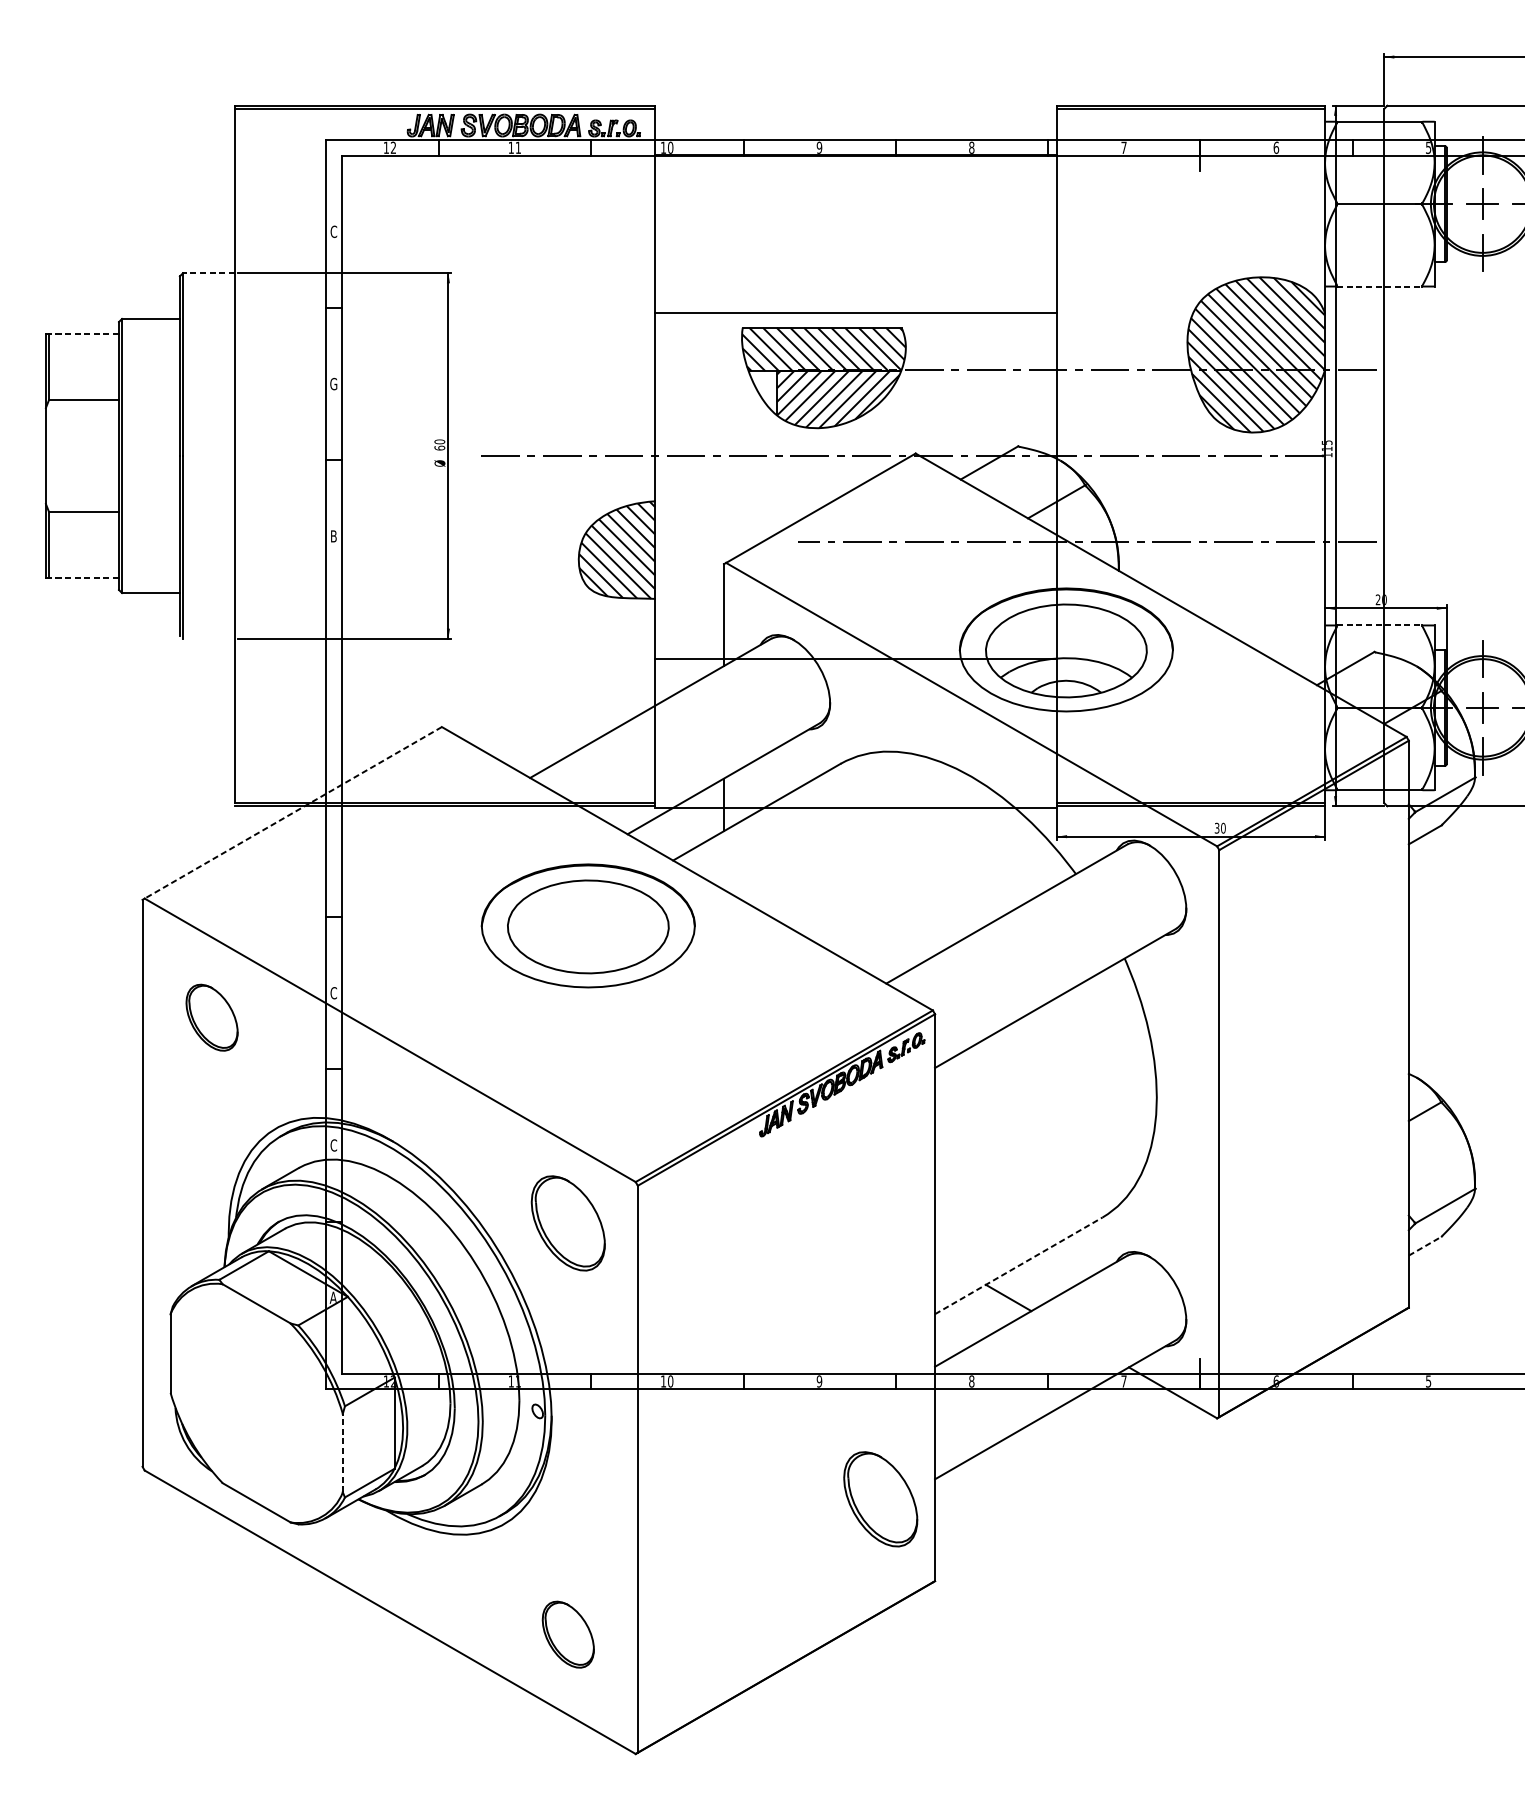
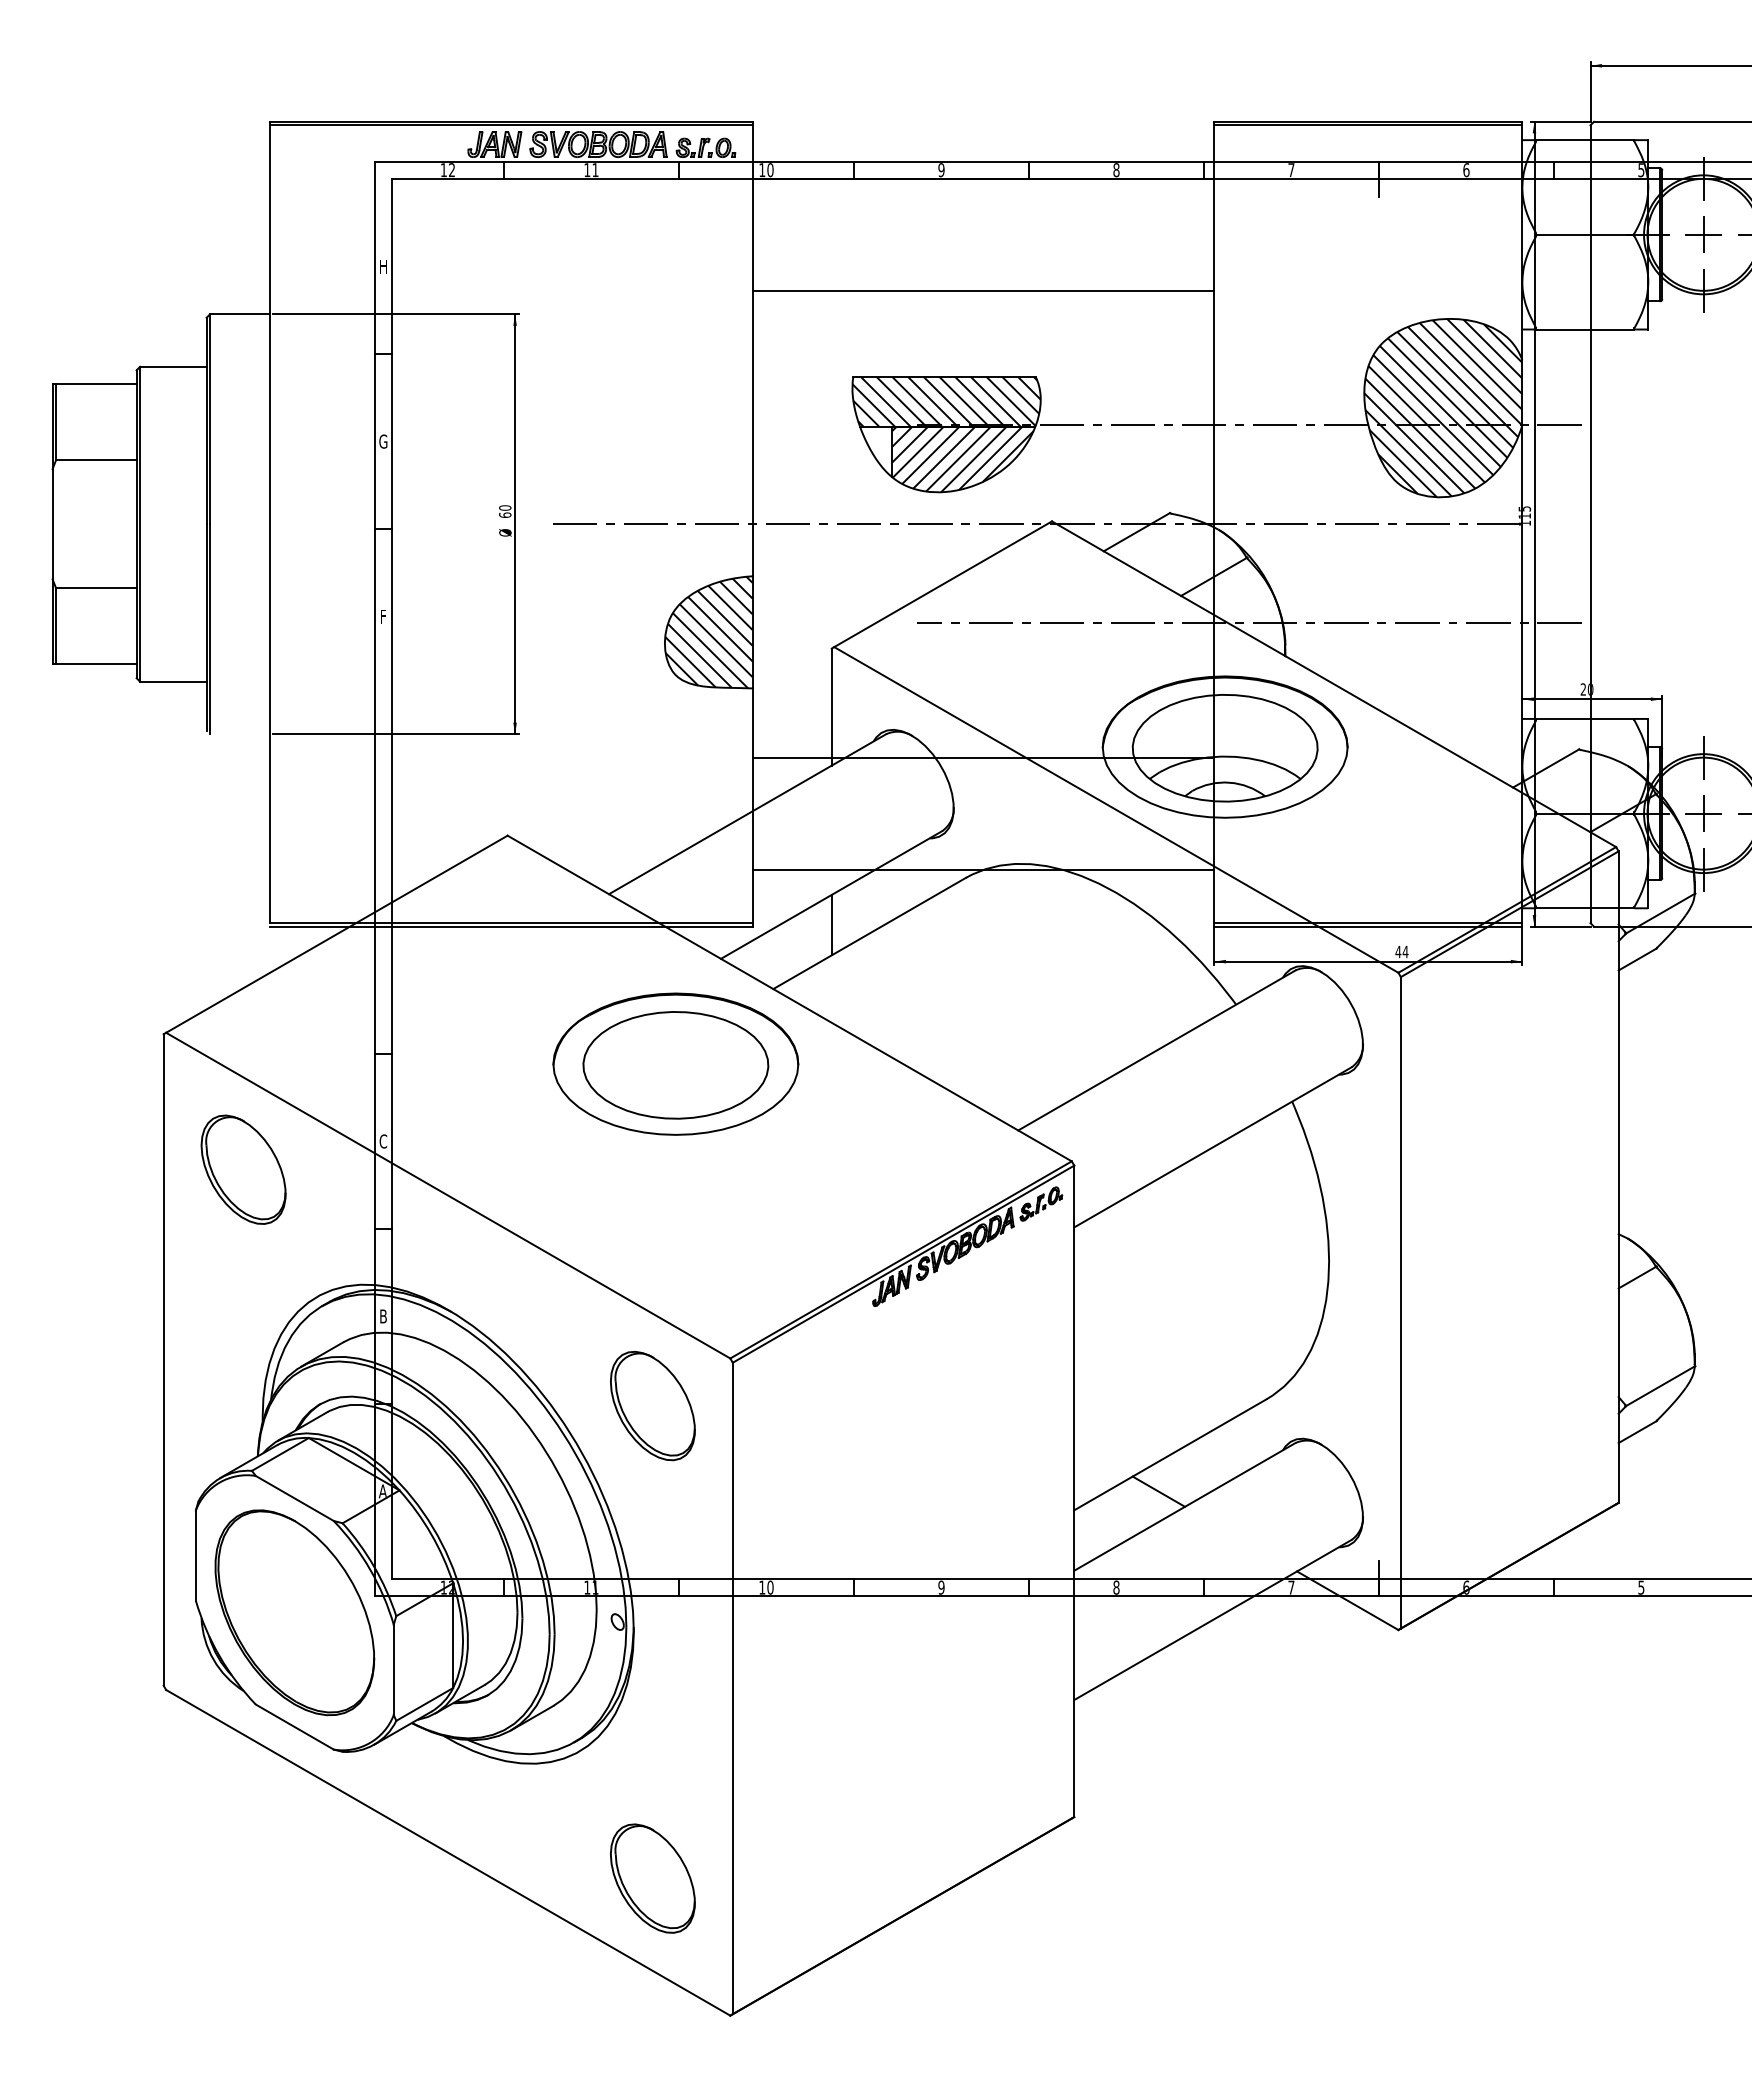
text: (333, 231) -> (383, 266), C -> H
line: (208, 273) -> (239, 314), dashed -> solid
line: (1379, 286) -> (1585, 329), dashed -> solid
line: (856, 312) -> (983, 290), moved
line: (83, 334) -> (95, 384), dashed -> solid
text: (333, 536) -> (383, 616), B -> F
line: (83, 578) -> (95, 664), dashed -> solid
line: (1379, 625) -> (1585, 718), dashed -> solid
line: (856, 807) -> (983, 869), moved
line: (292, 813) -> (336, 934), dashed -> solid
text: (1219, 827) -> (1401, 951), 30 -> 44
part: (212, 1017) -> (243, 1169), size x1.43
text: (333, 1145) -> (383, 1316), C -> B
line: (1425, 1246) -> (1637, 1432), dashed -> solid
line: (1018, 1265) -> (1170, 1454), dashed -> solid
part: (256, 1403) -> (294, 1612), added
line: (342, 1452) -> (393, 1669), dashed -> solid
part: (880, 1498) -> (1011, 1722), removed
part: (567, 1634) -> (652, 1878), size x1.43

